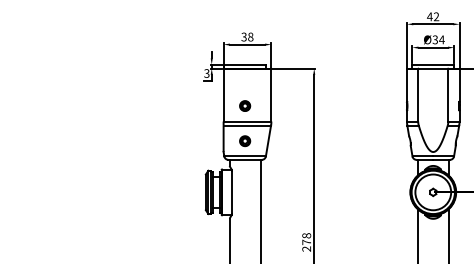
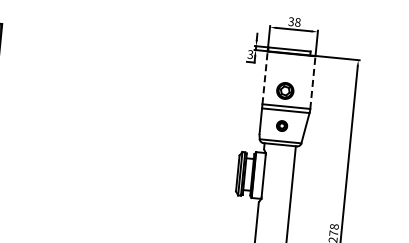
line: (223, 94) -> (265, 77), solid -> dashed
line: (271, 94) -> (313, 81), solid -> dashed
part: (245, 105) -> (285, 90), size x1.6

